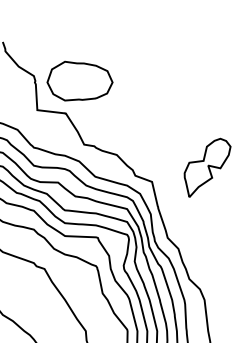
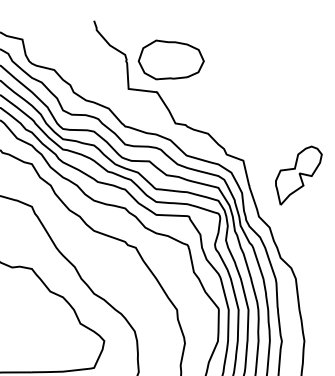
part: (207, 167) -> (298, 175), moved

